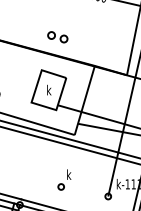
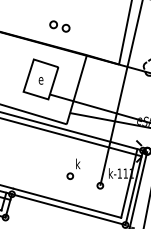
part: (57, 37) -> (59, 26), moved
text: (48, 90) -> (40, 79), k -> e
part: (64, 179) -> (73, 168), moved

